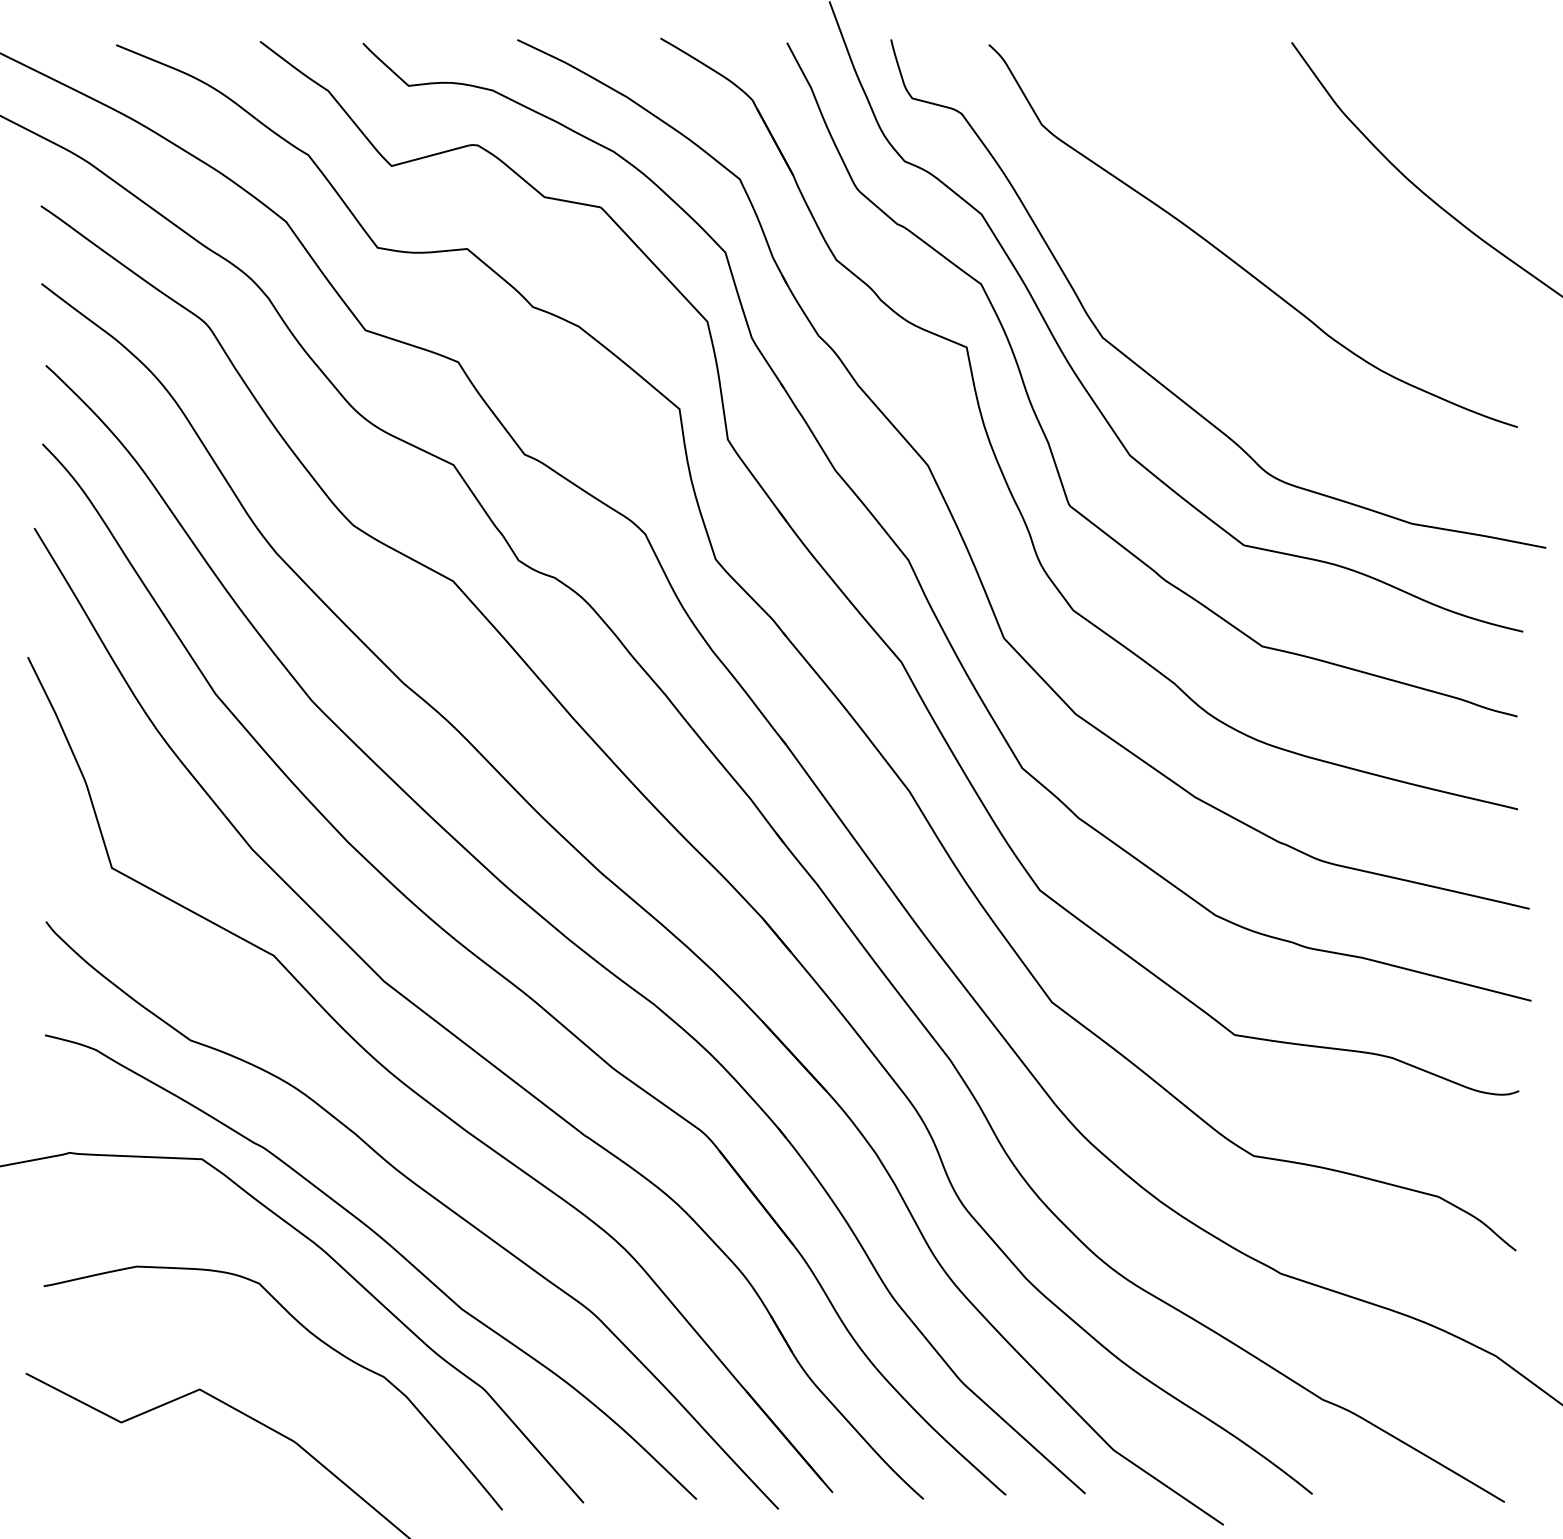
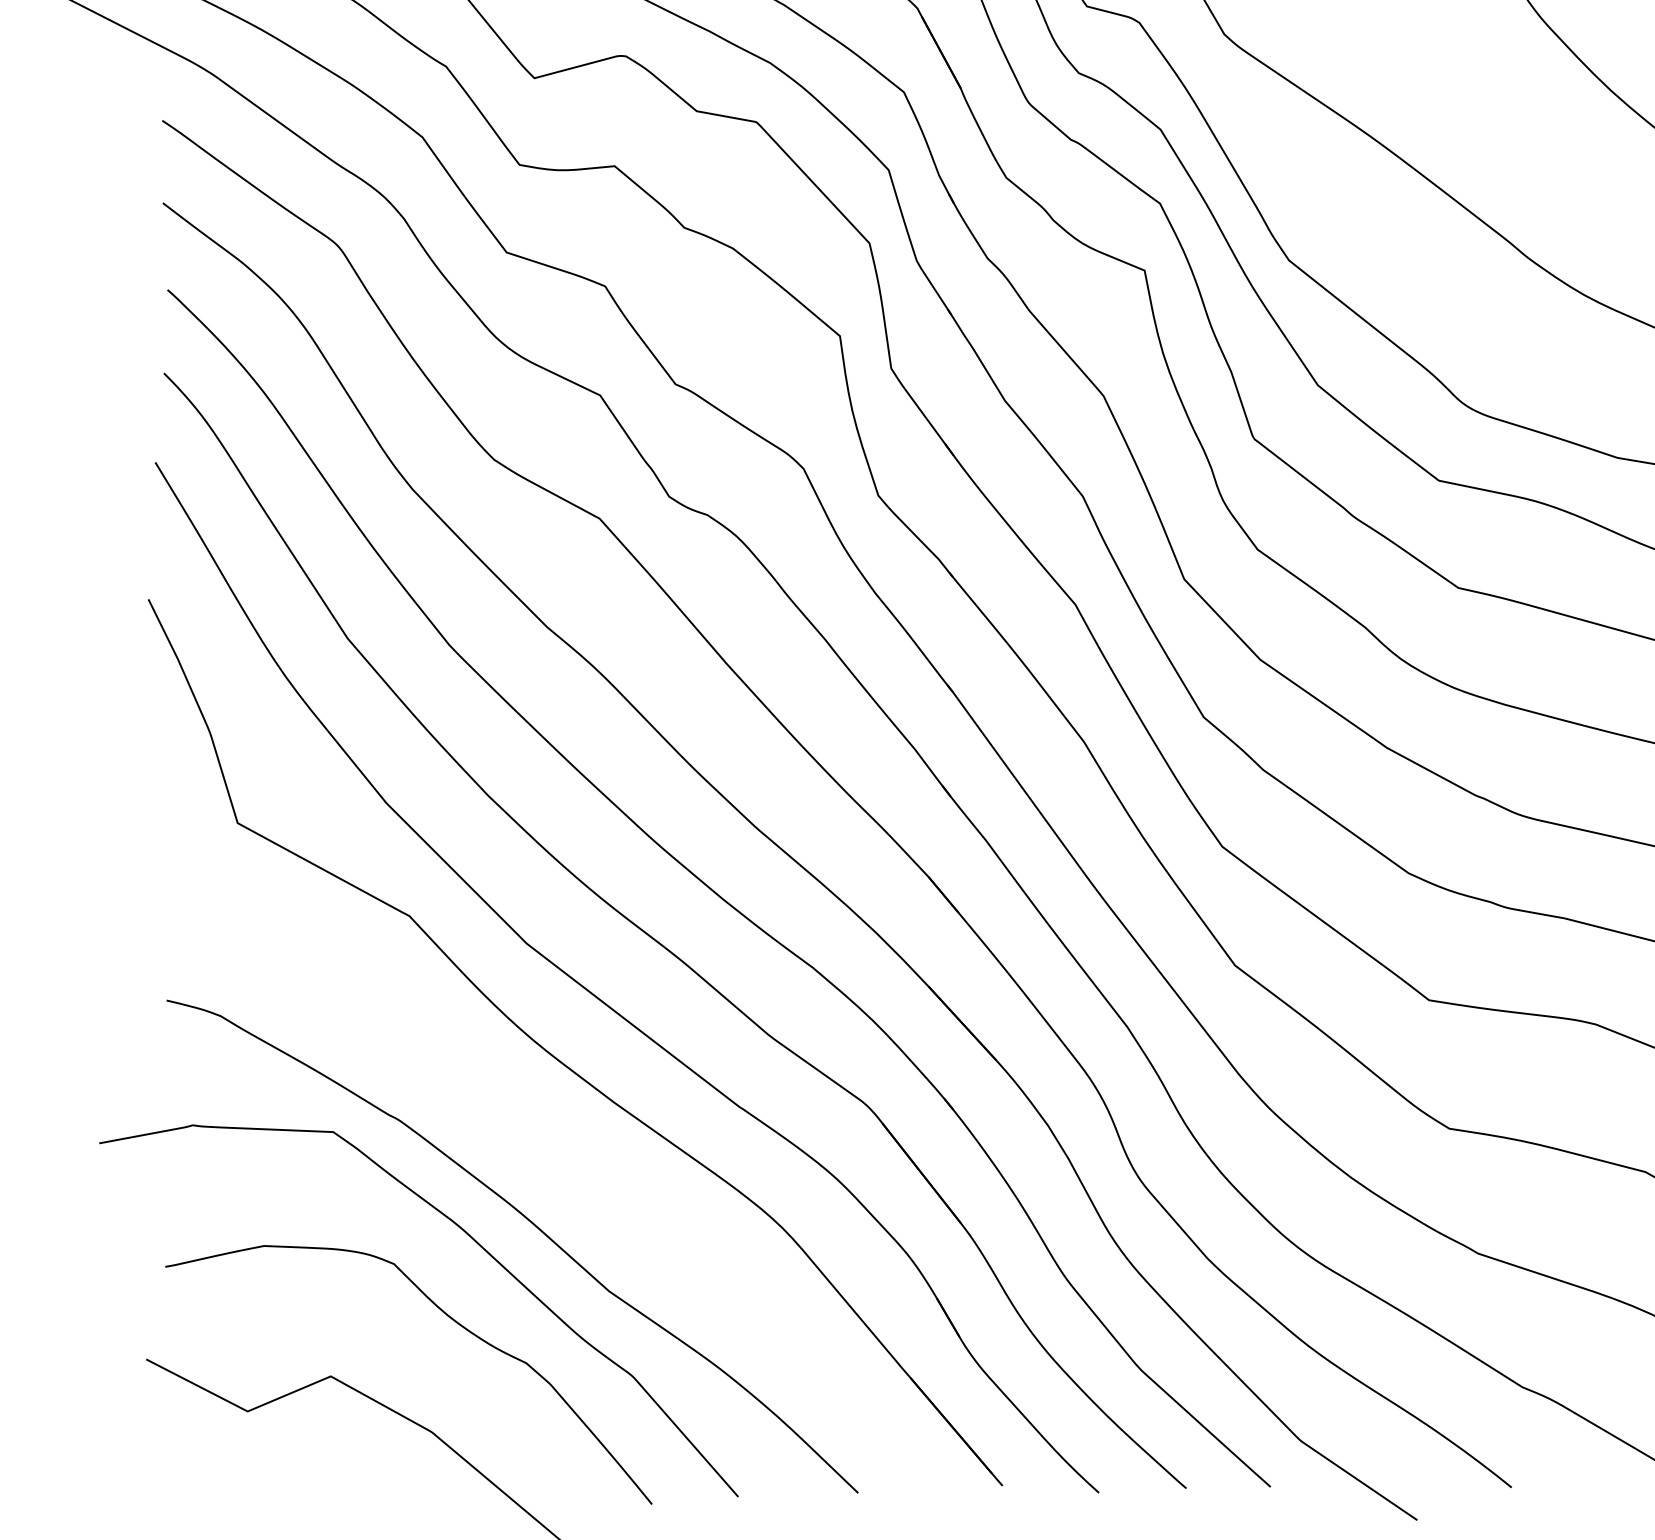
curve: (426, 1193) -> (571, 1168), removed

